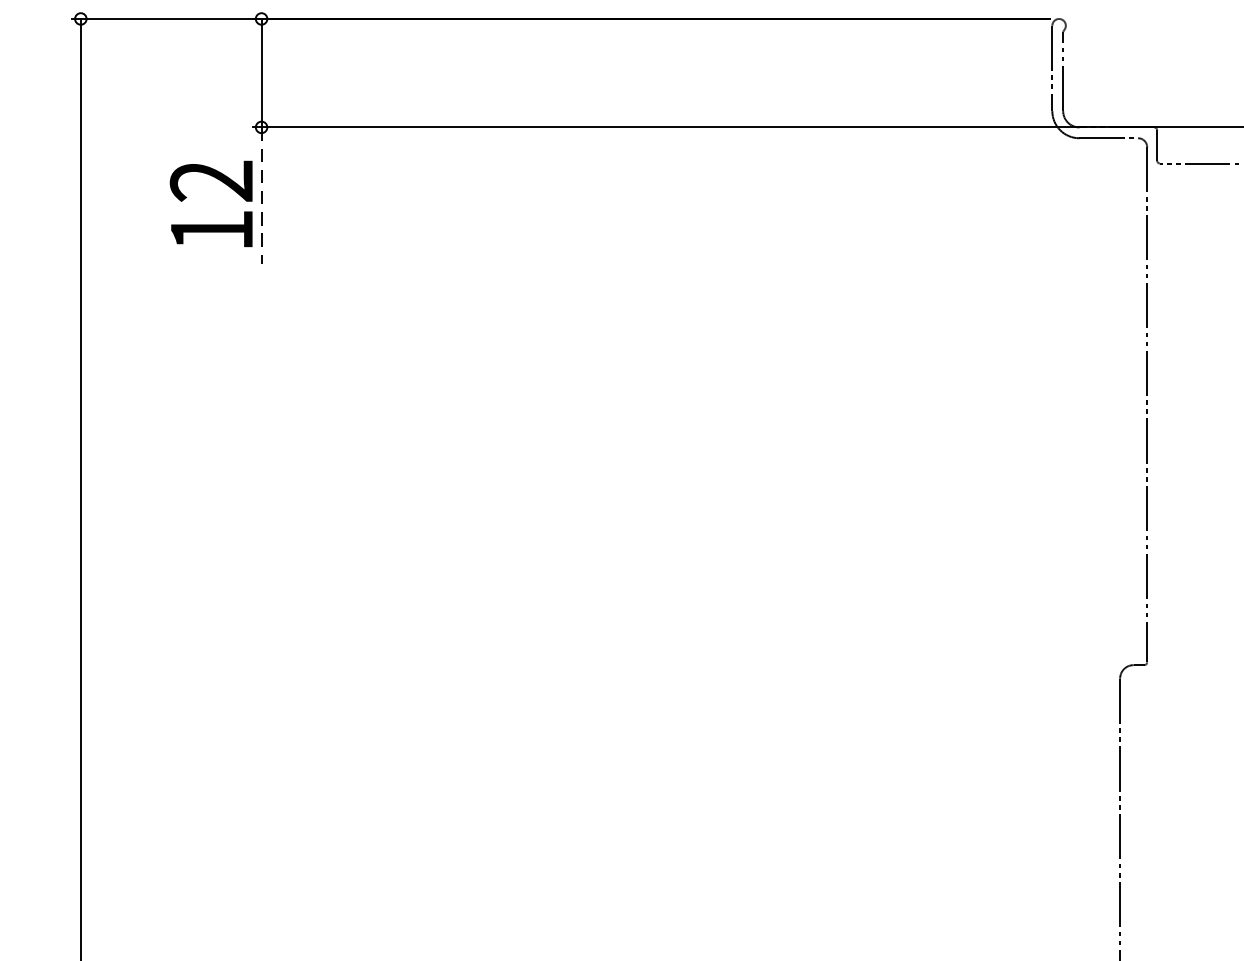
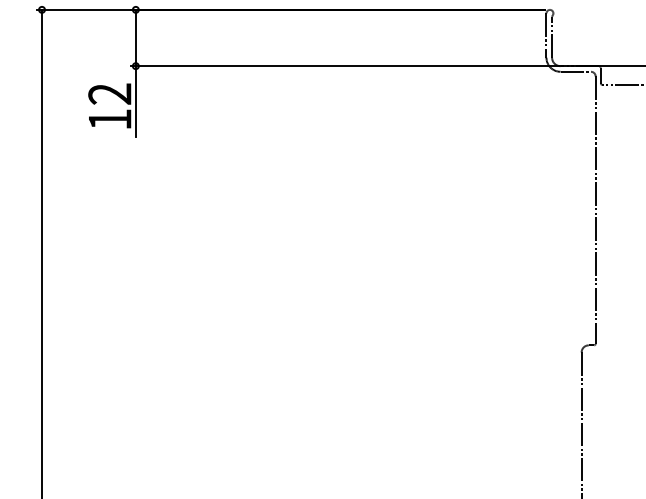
line: (260, 197) -> (135, 102), dashed -> solid

